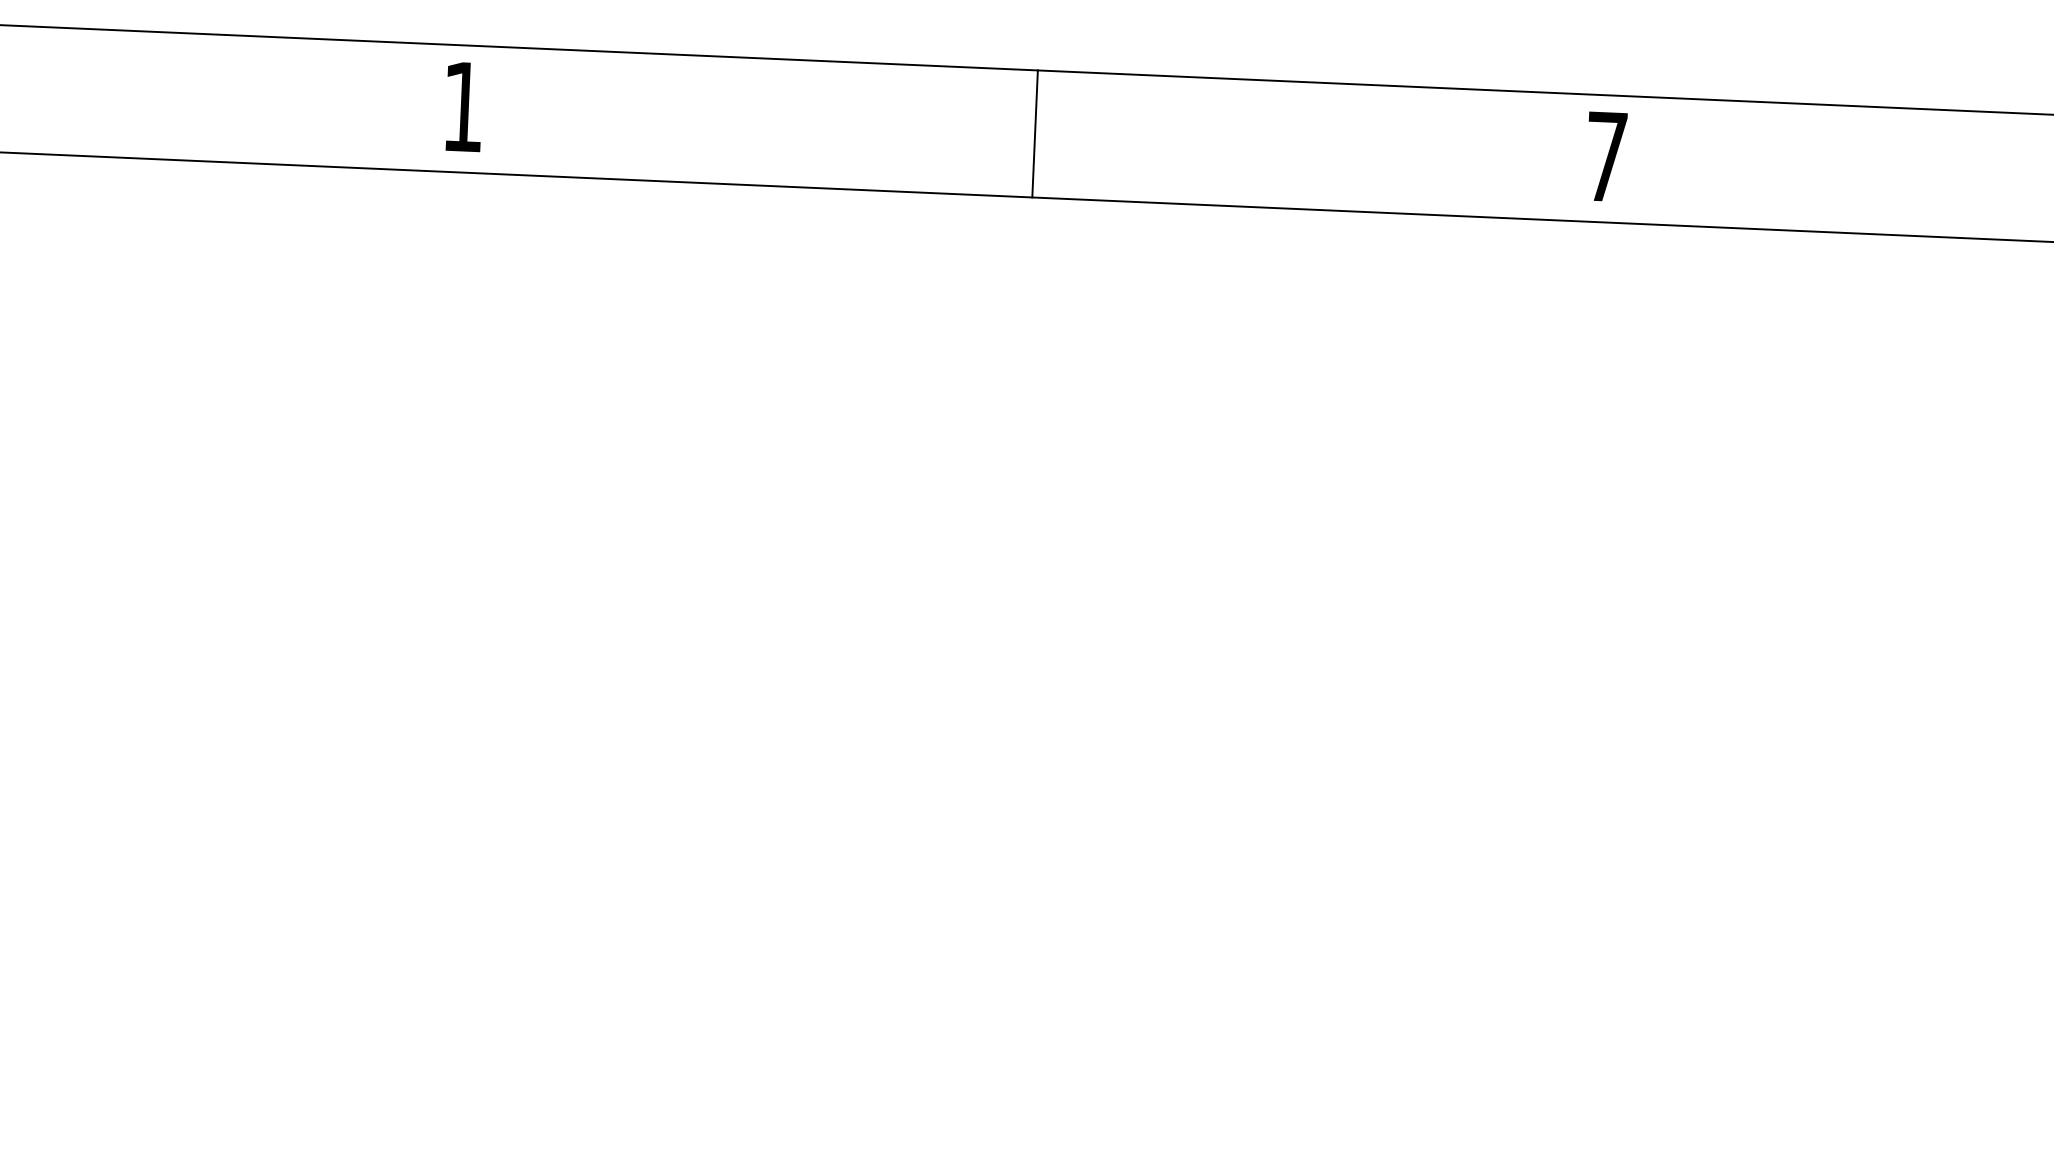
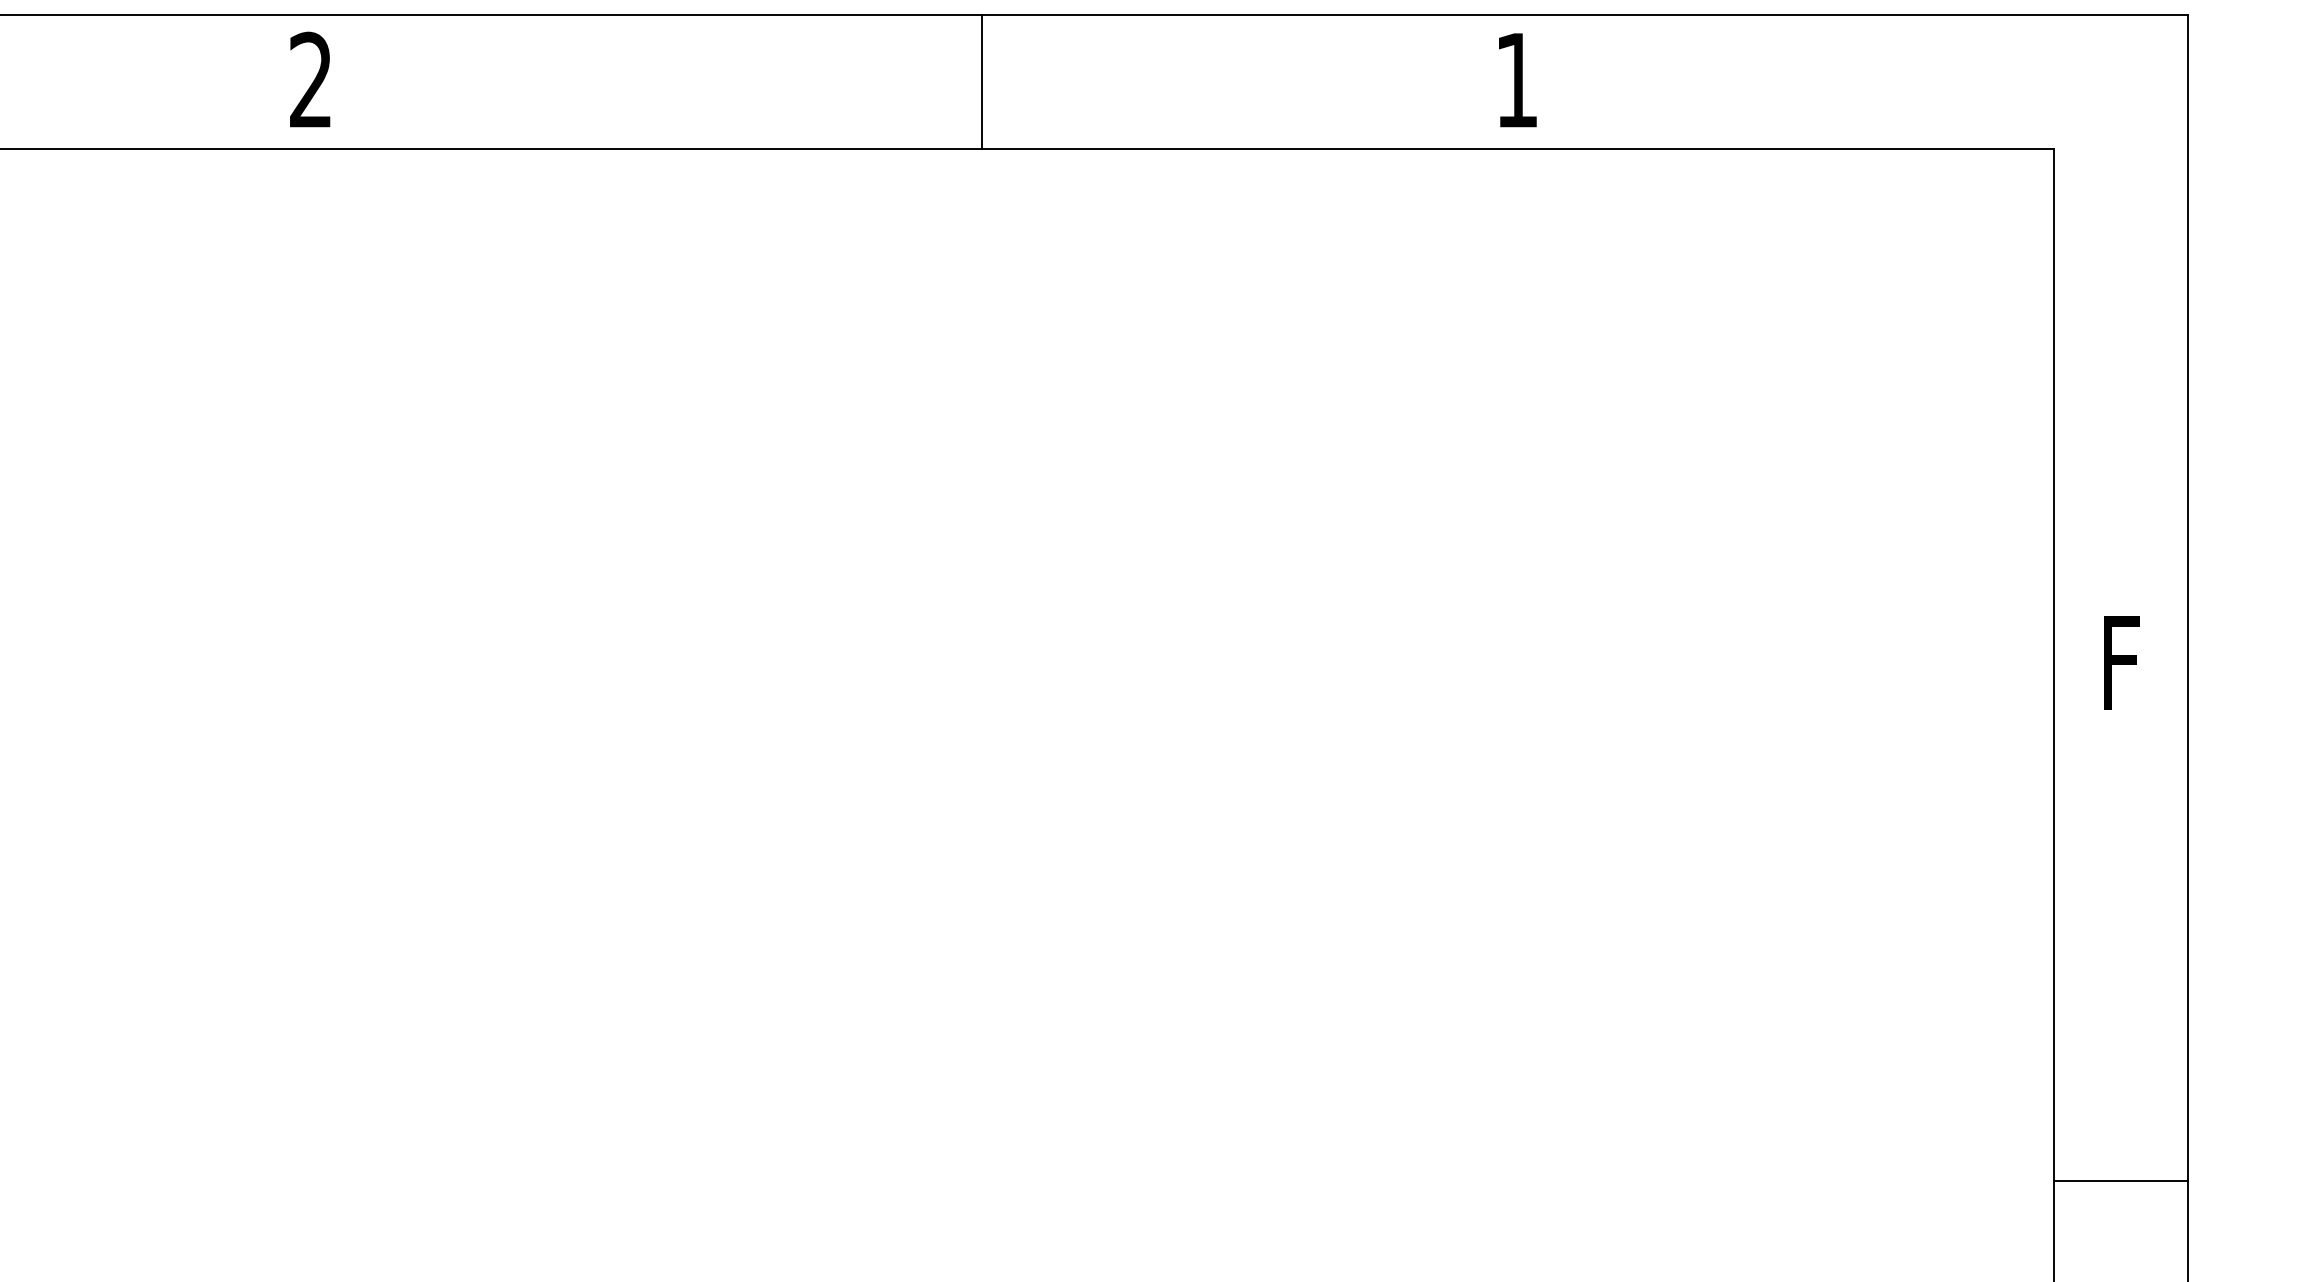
text: (462, 106) -> (310, 79), 1 -> 2
line: (1035, 134) -> (982, 82), moved
text: (1606, 157) -> (1516, 80), 7 -> 1

